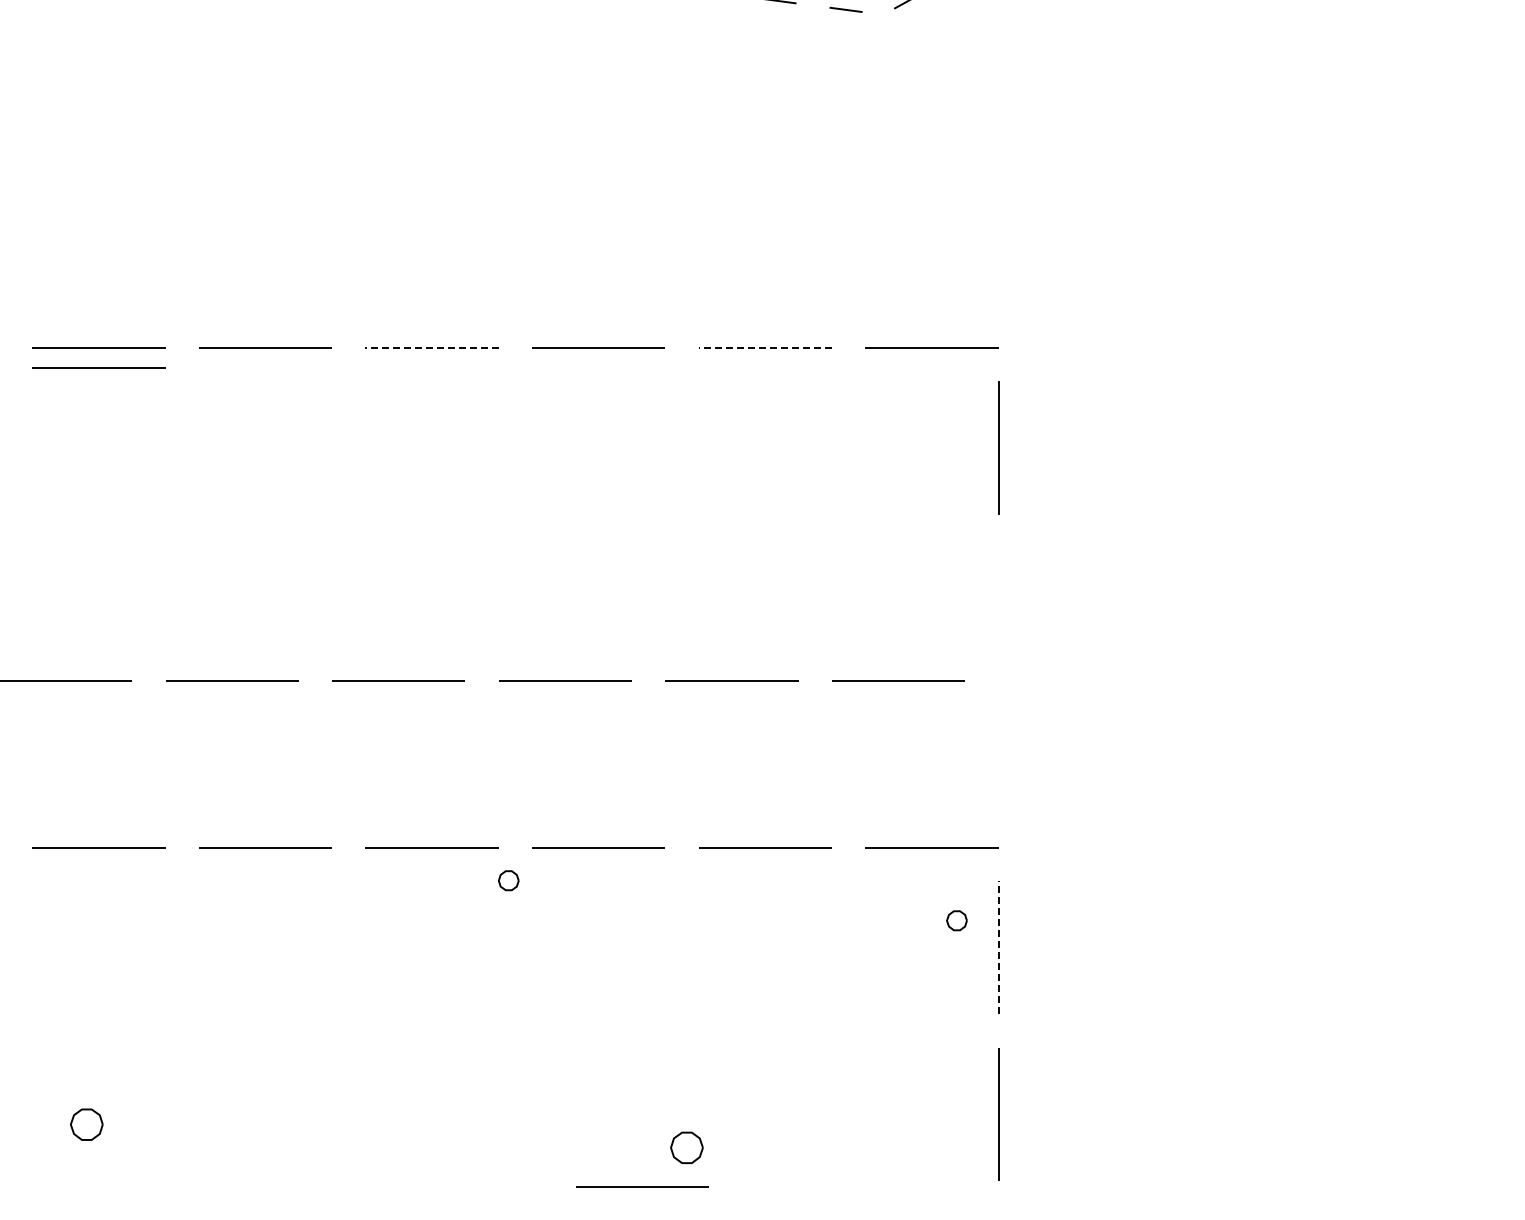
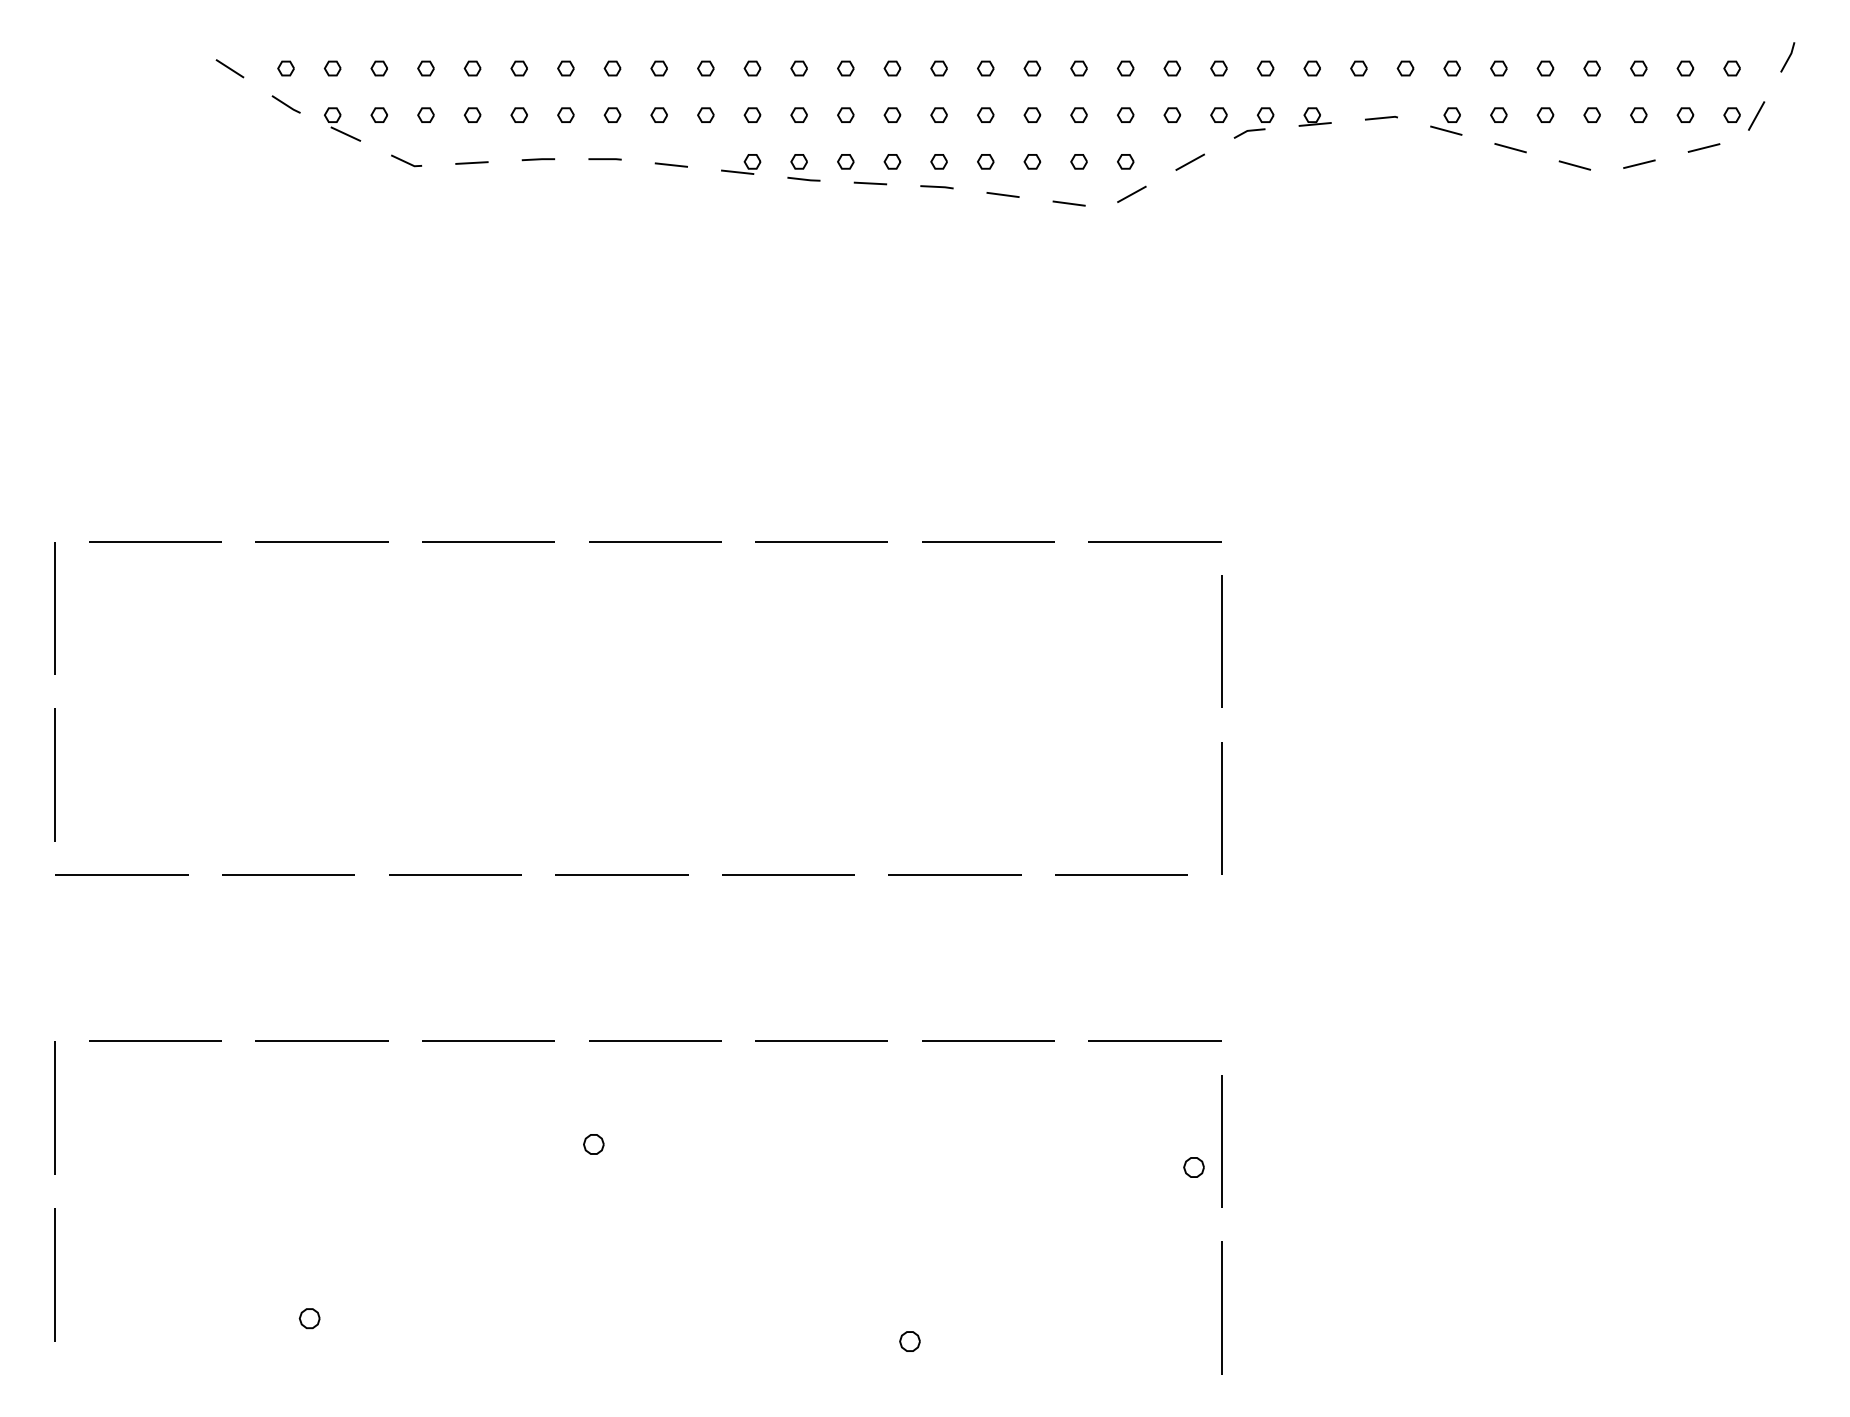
line: (432, 347) -> (655, 541), dashed -> solid
line: (765, 347) -> (988, 541), dashed -> solid
line: (98, 367) -> (321, 561), removed
line: (998, 614) -> (1221, 808), added
part: (508, 880) -> (593, 1144), moved
part: (956, 920) -> (1193, 1167), moved
line: (998, 947) -> (1221, 1141), dashed -> solid
part: (86, 1124) -> (309, 1318), size x0.62
part: (686, 1147) -> (909, 1341), size x0.62
line: (642, 1186) -> (865, 1380), removed

